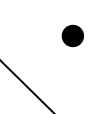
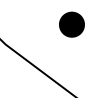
part: (72, 35) -> (71, 24), size x1.43

